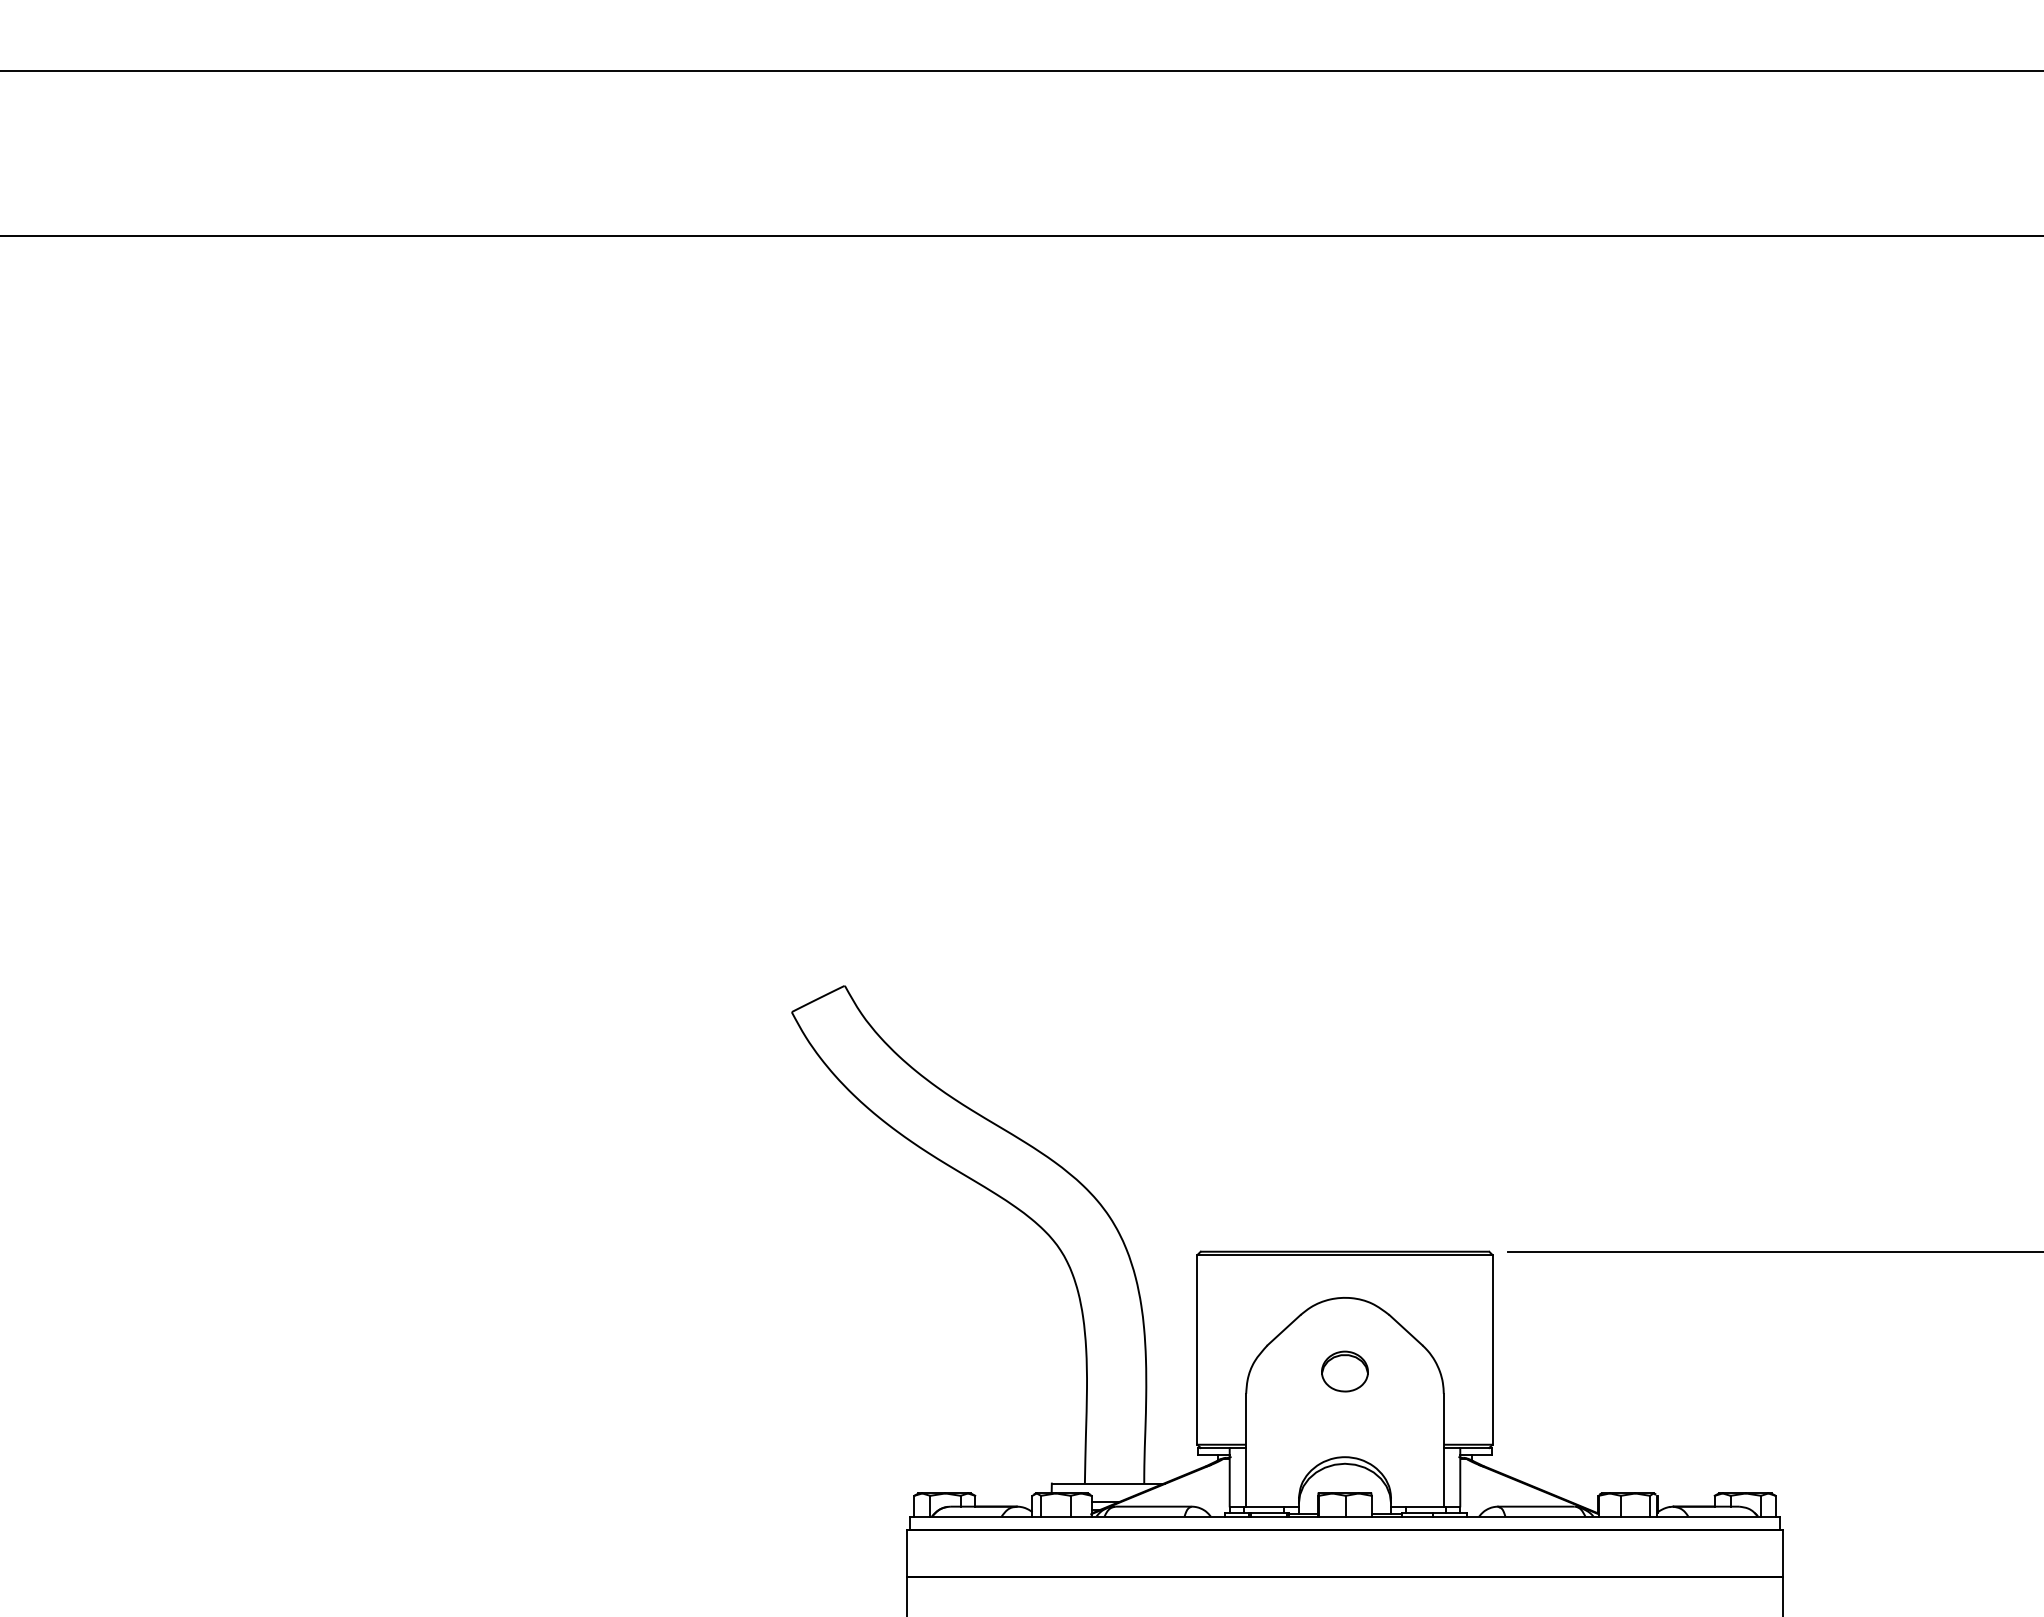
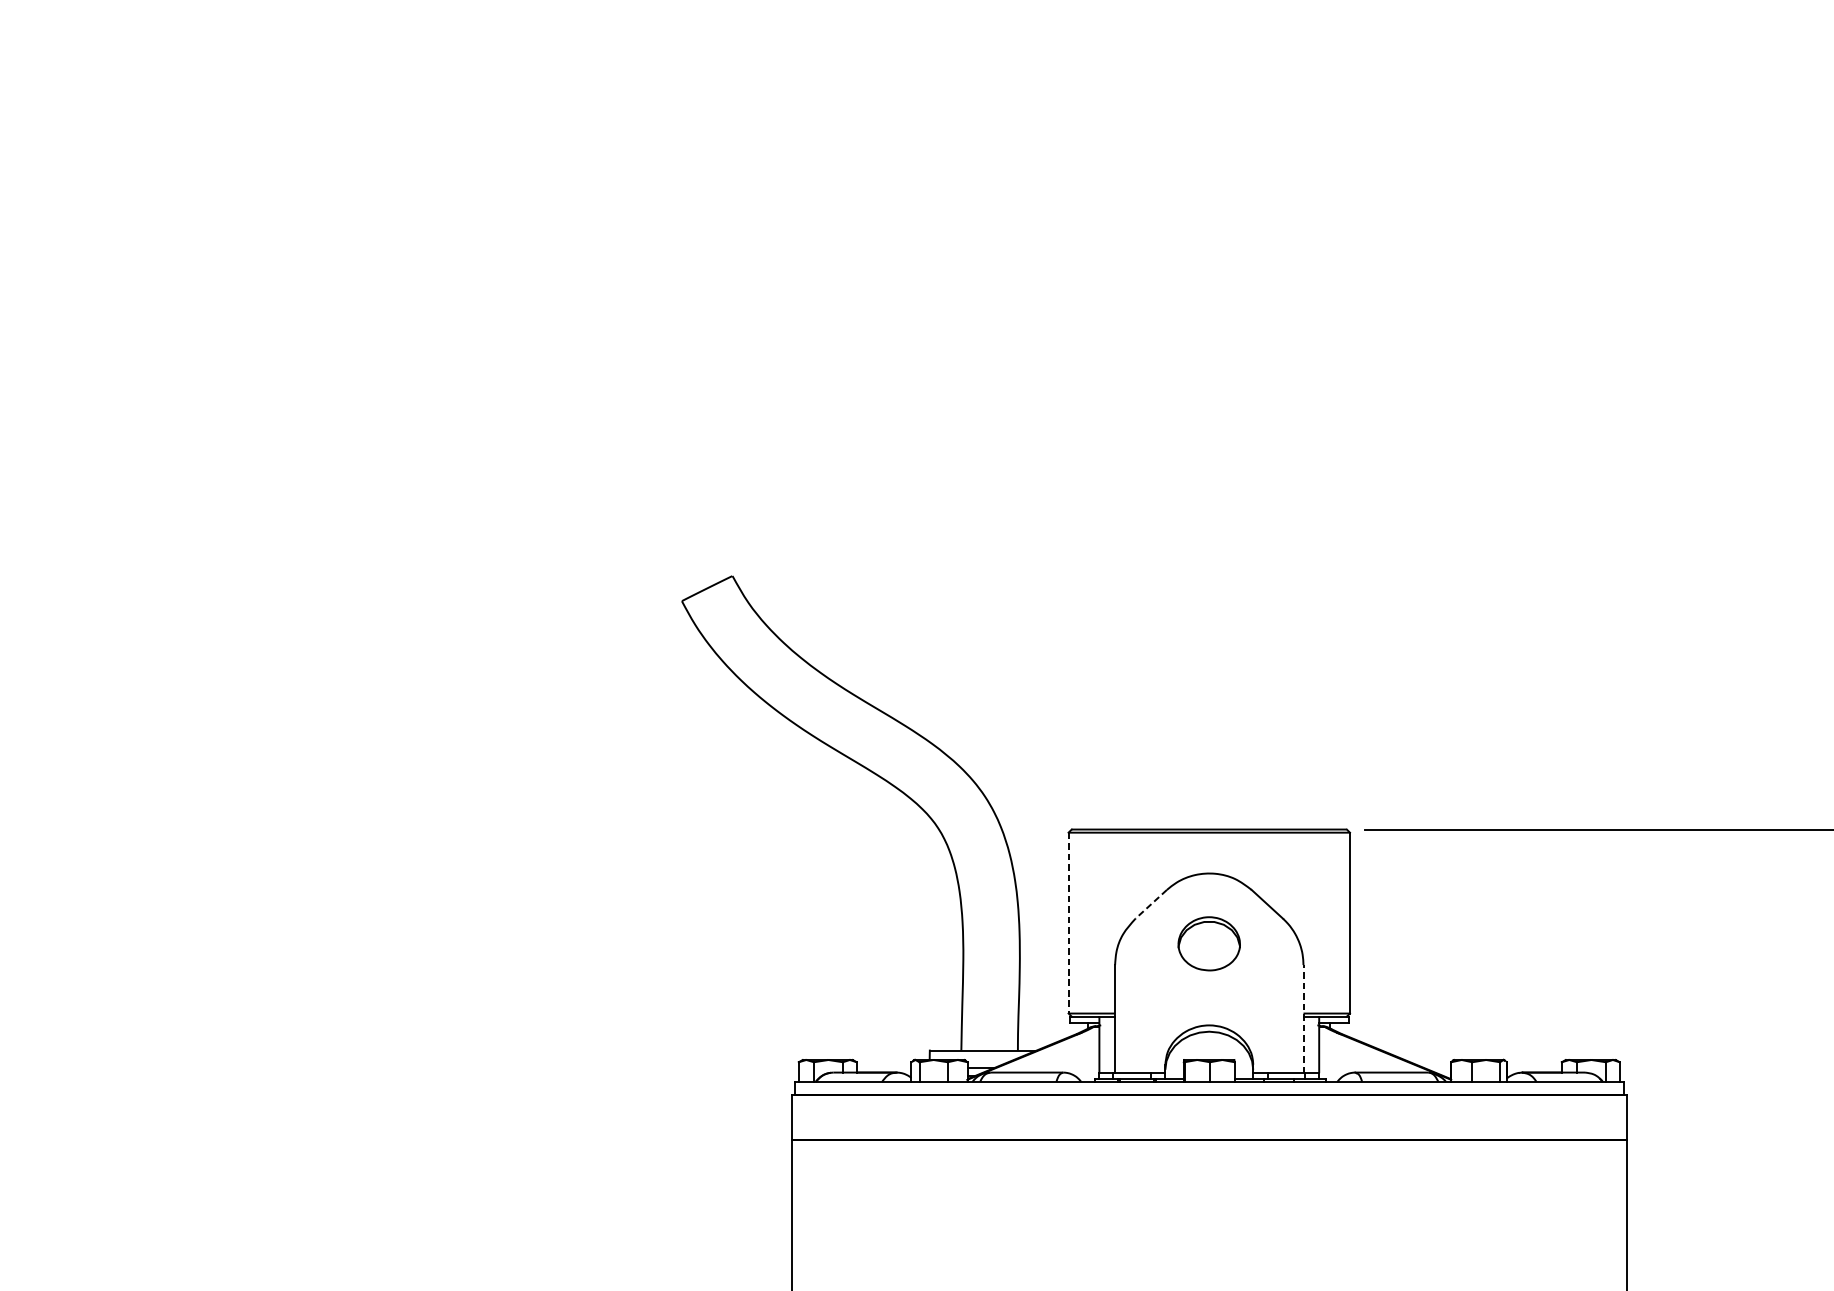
line: (1283, 1330) -> (1150, 904), solid -> dashed
line: (1197, 1349) -> (1068, 922), solid -> dashed
part: (1344, 1371) -> (1208, 943), size x1.4
line: (1443, 1450) -> (1303, 1019), solid -> dashed

